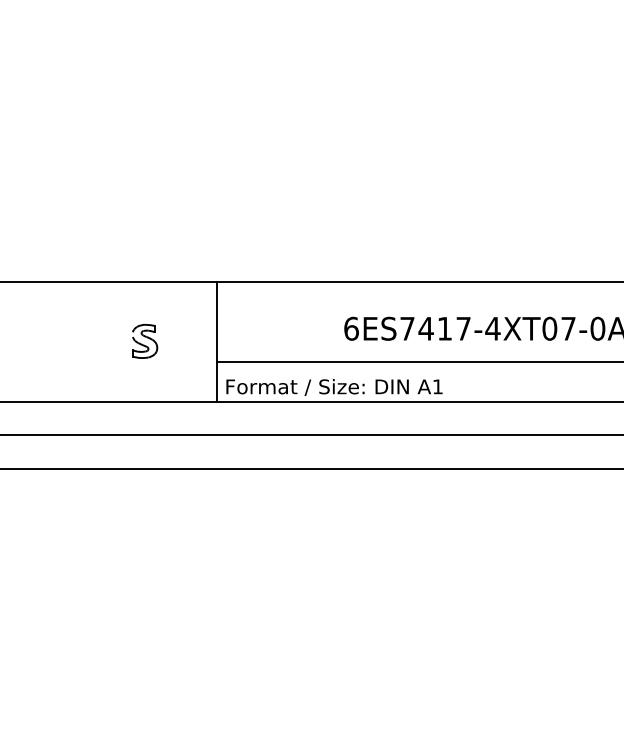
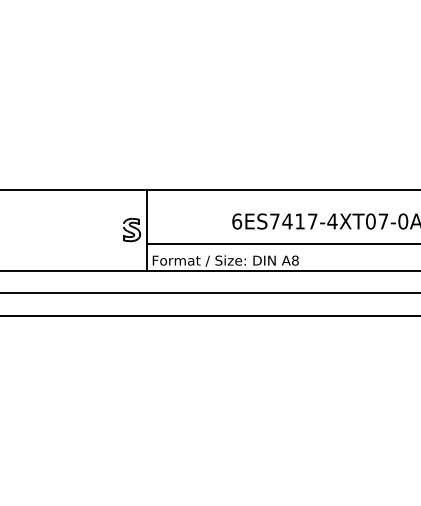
part: (144, 340) -> (131, 229), moved
text: (438, 386) -> (295, 260), A1 -> A8

